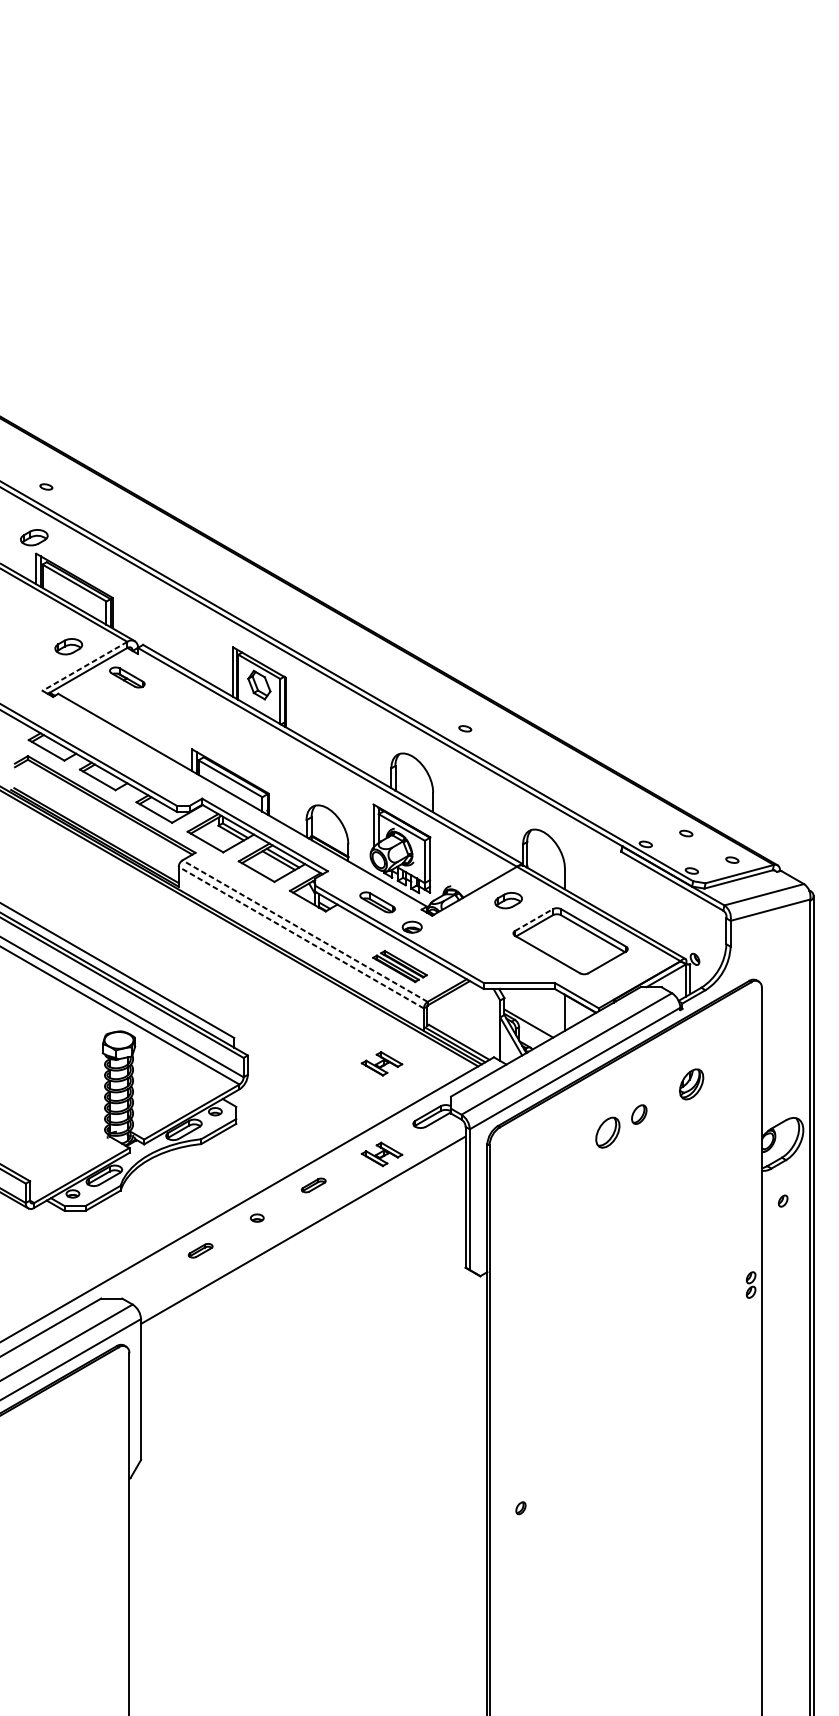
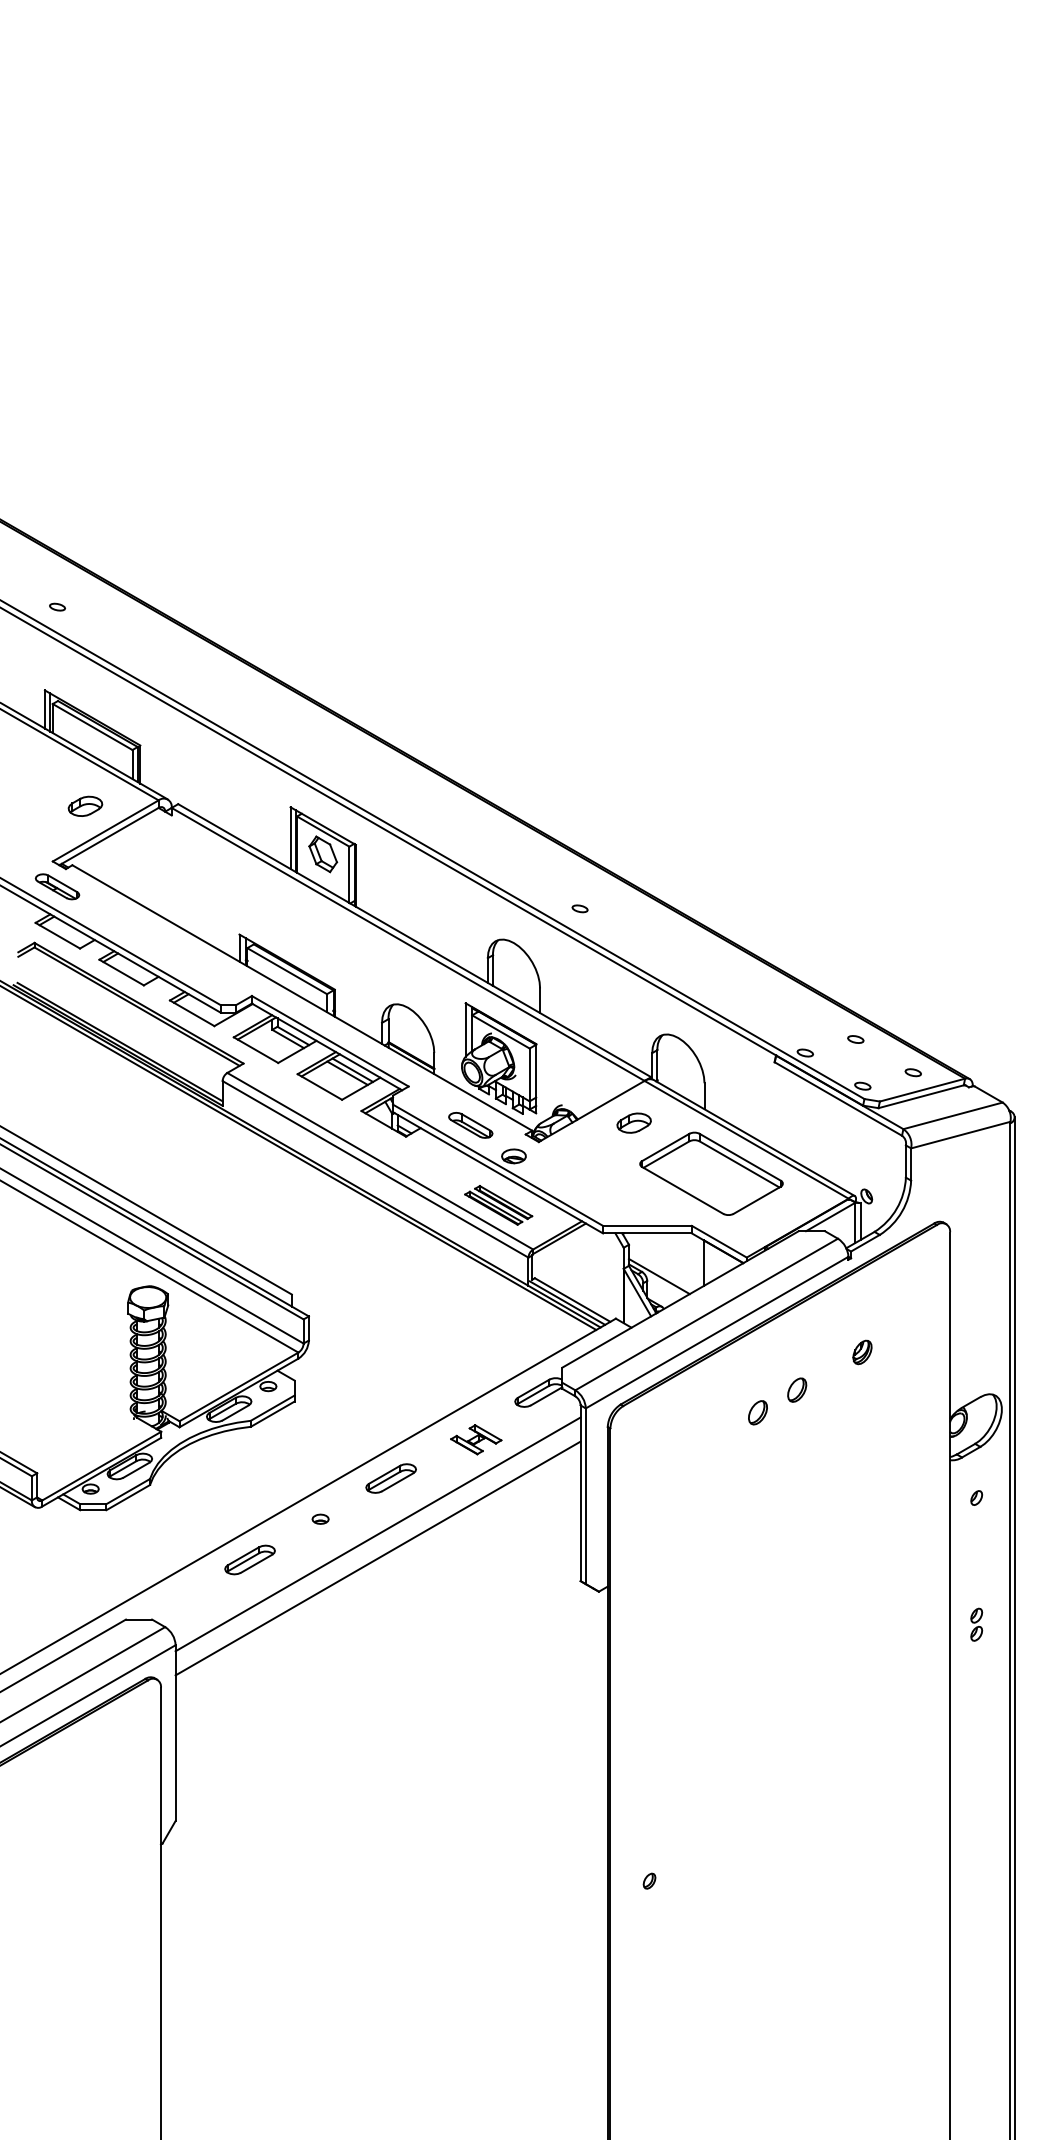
part: (34, 536) -> (42, 669), removed
line: (84, 666) -> (105, 831), dashed -> solid
part: (127, 677) -> (57, 886), moved
line: (534, 920) -> (666, 1147), dashed -> solid
line: (305, 931) -> (380, 1161), dashed -> solid
line: (301, 937) -> (375, 1169), dashed -> solid
part: (382, 1063) -> (476, 1326), removed
part: (691, 1084) -> (862, 1352), size x0.62
part: (607, 1132) -> (757, 1412), size x0.62
part: (313, 1185) -> (390, 1478), size x1.67
line: (302, 1249) -> (377, 1558), added
part: (200, 1250) -> (249, 1559), size x1.67
part: (750, 1284) -> (976, 1624), moved

